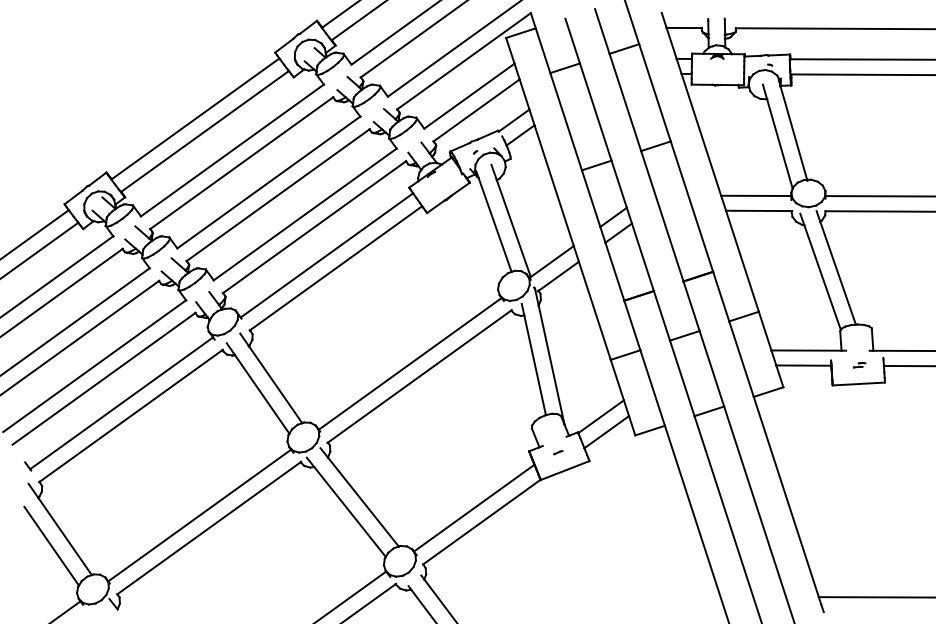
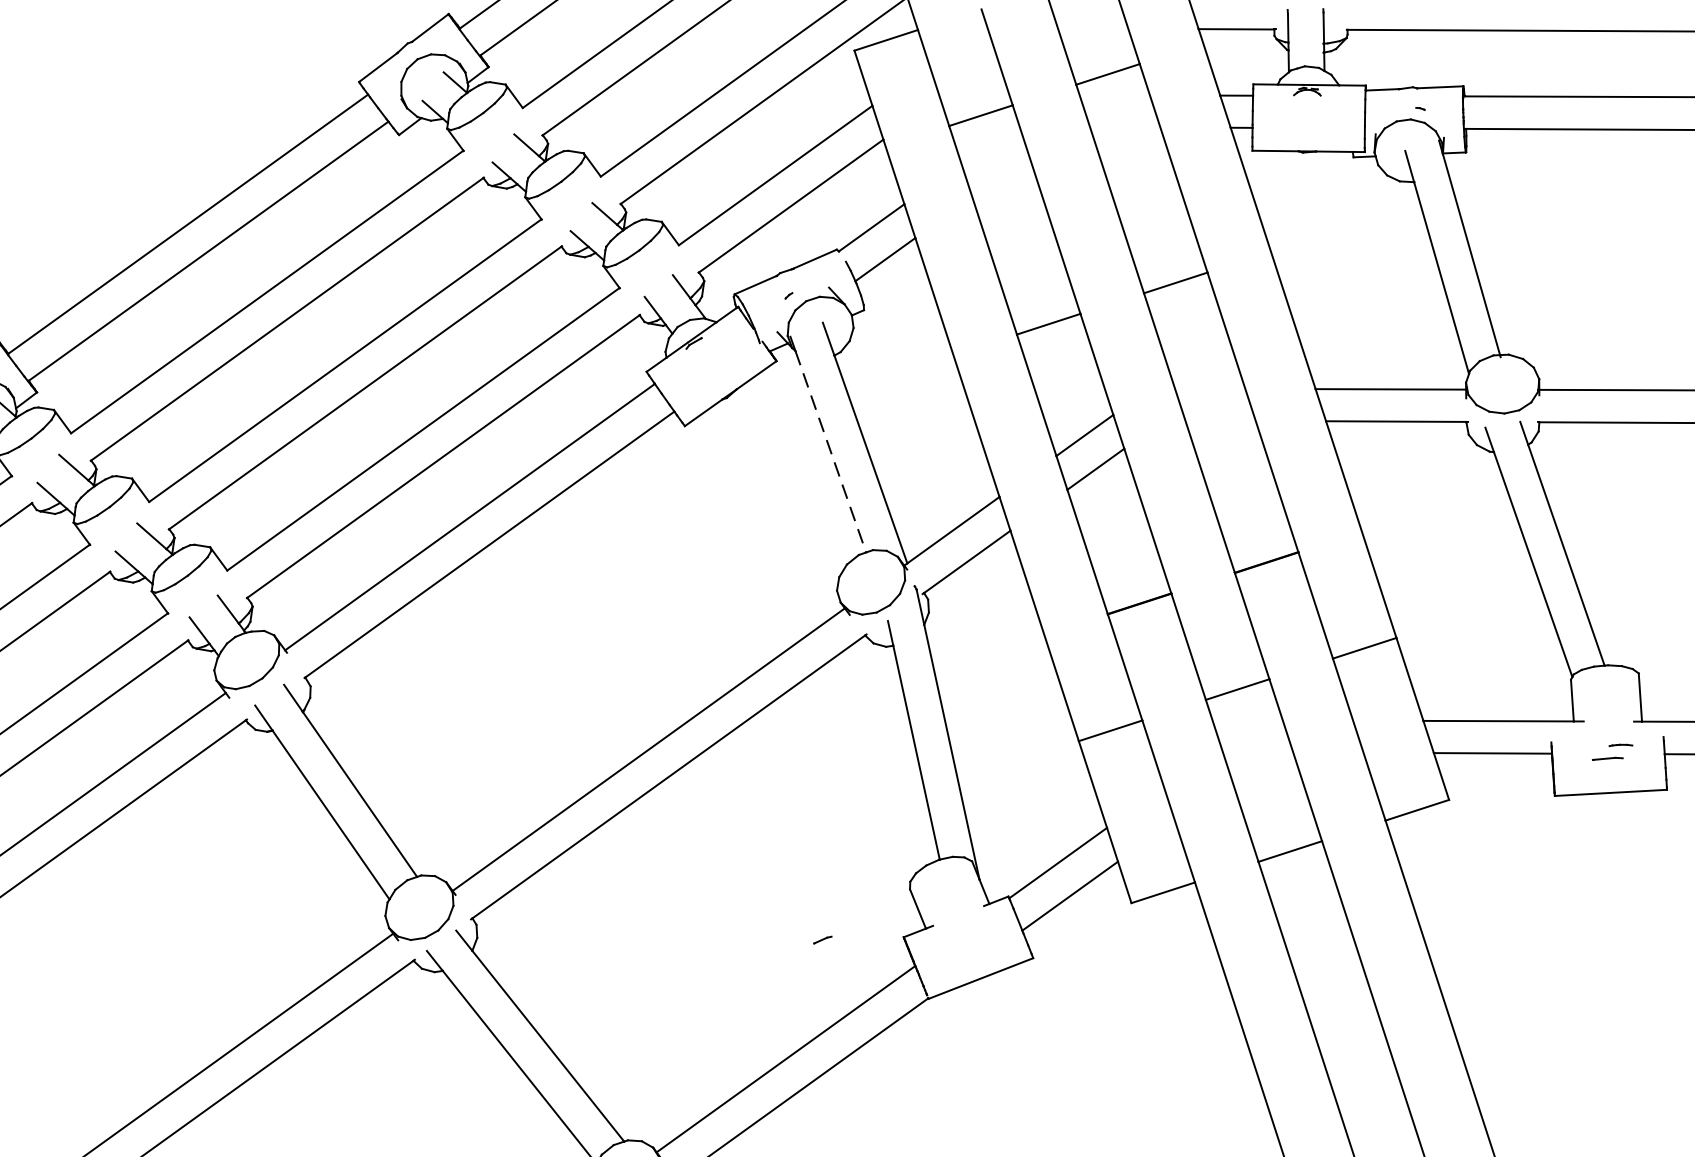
line: (495, 224) -> (831, 450), solid -> dashed
part: (859, 365) -> (1612, 753), size x1.6
part: (558, 452) -> (823, 939), moved

